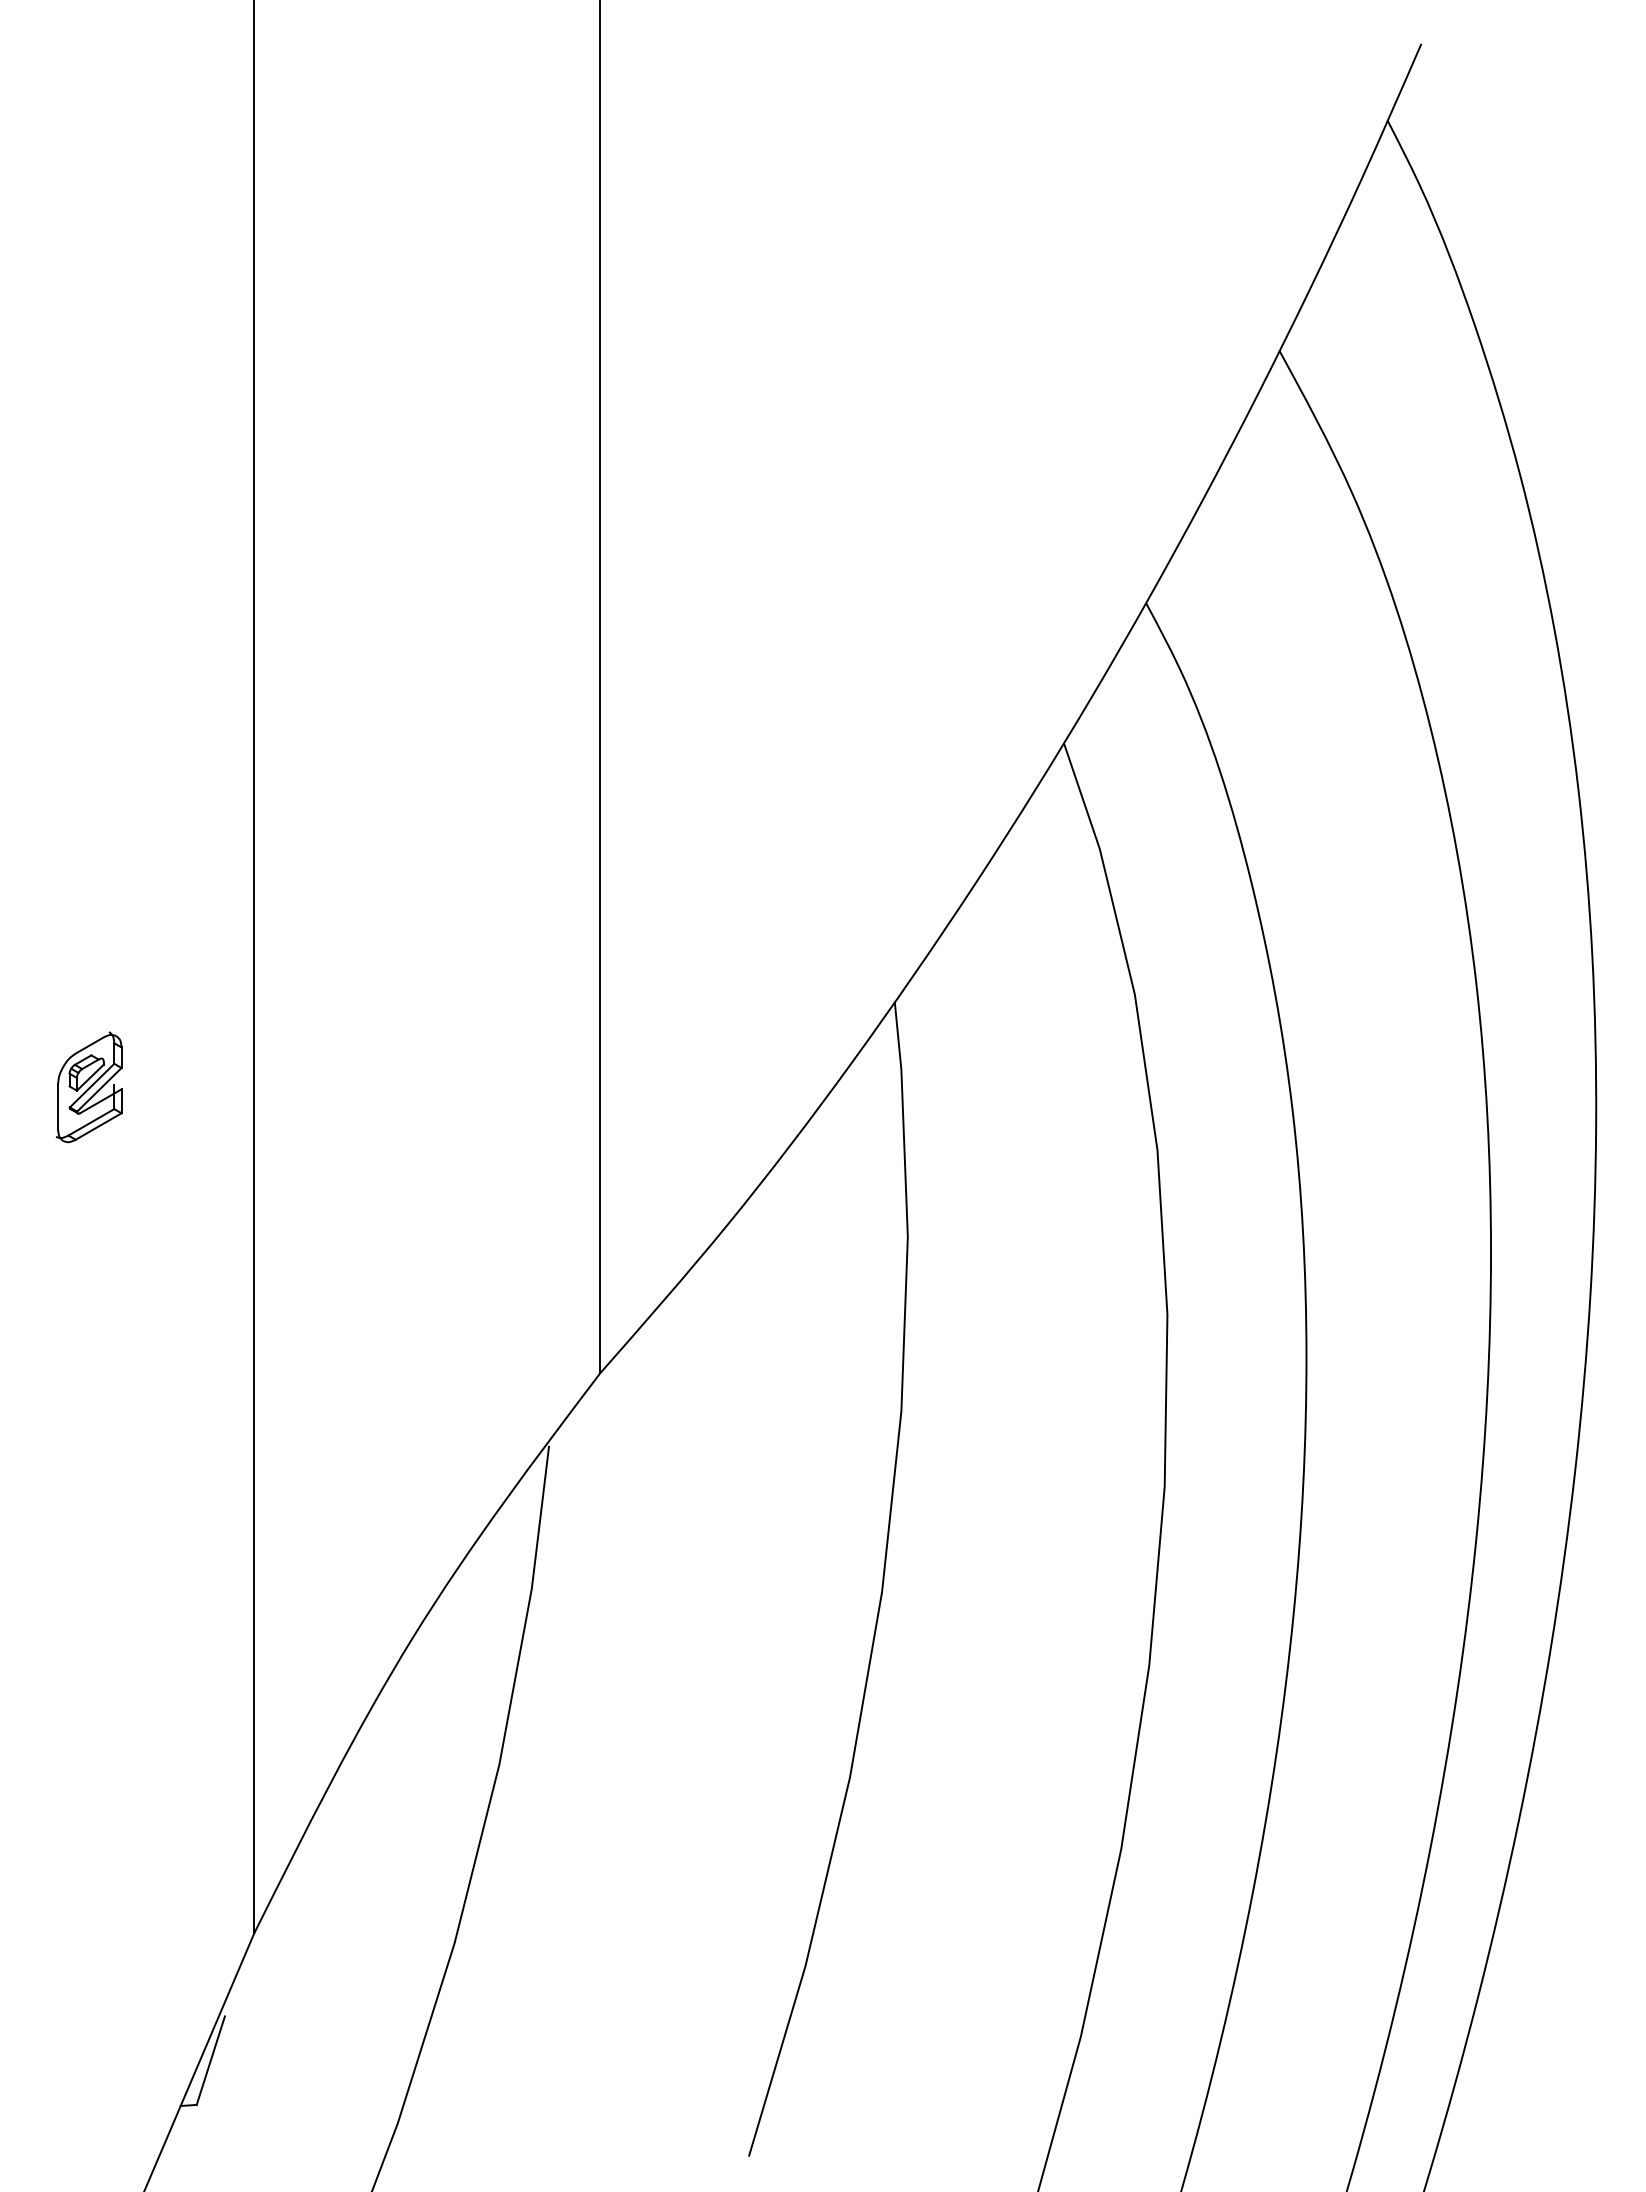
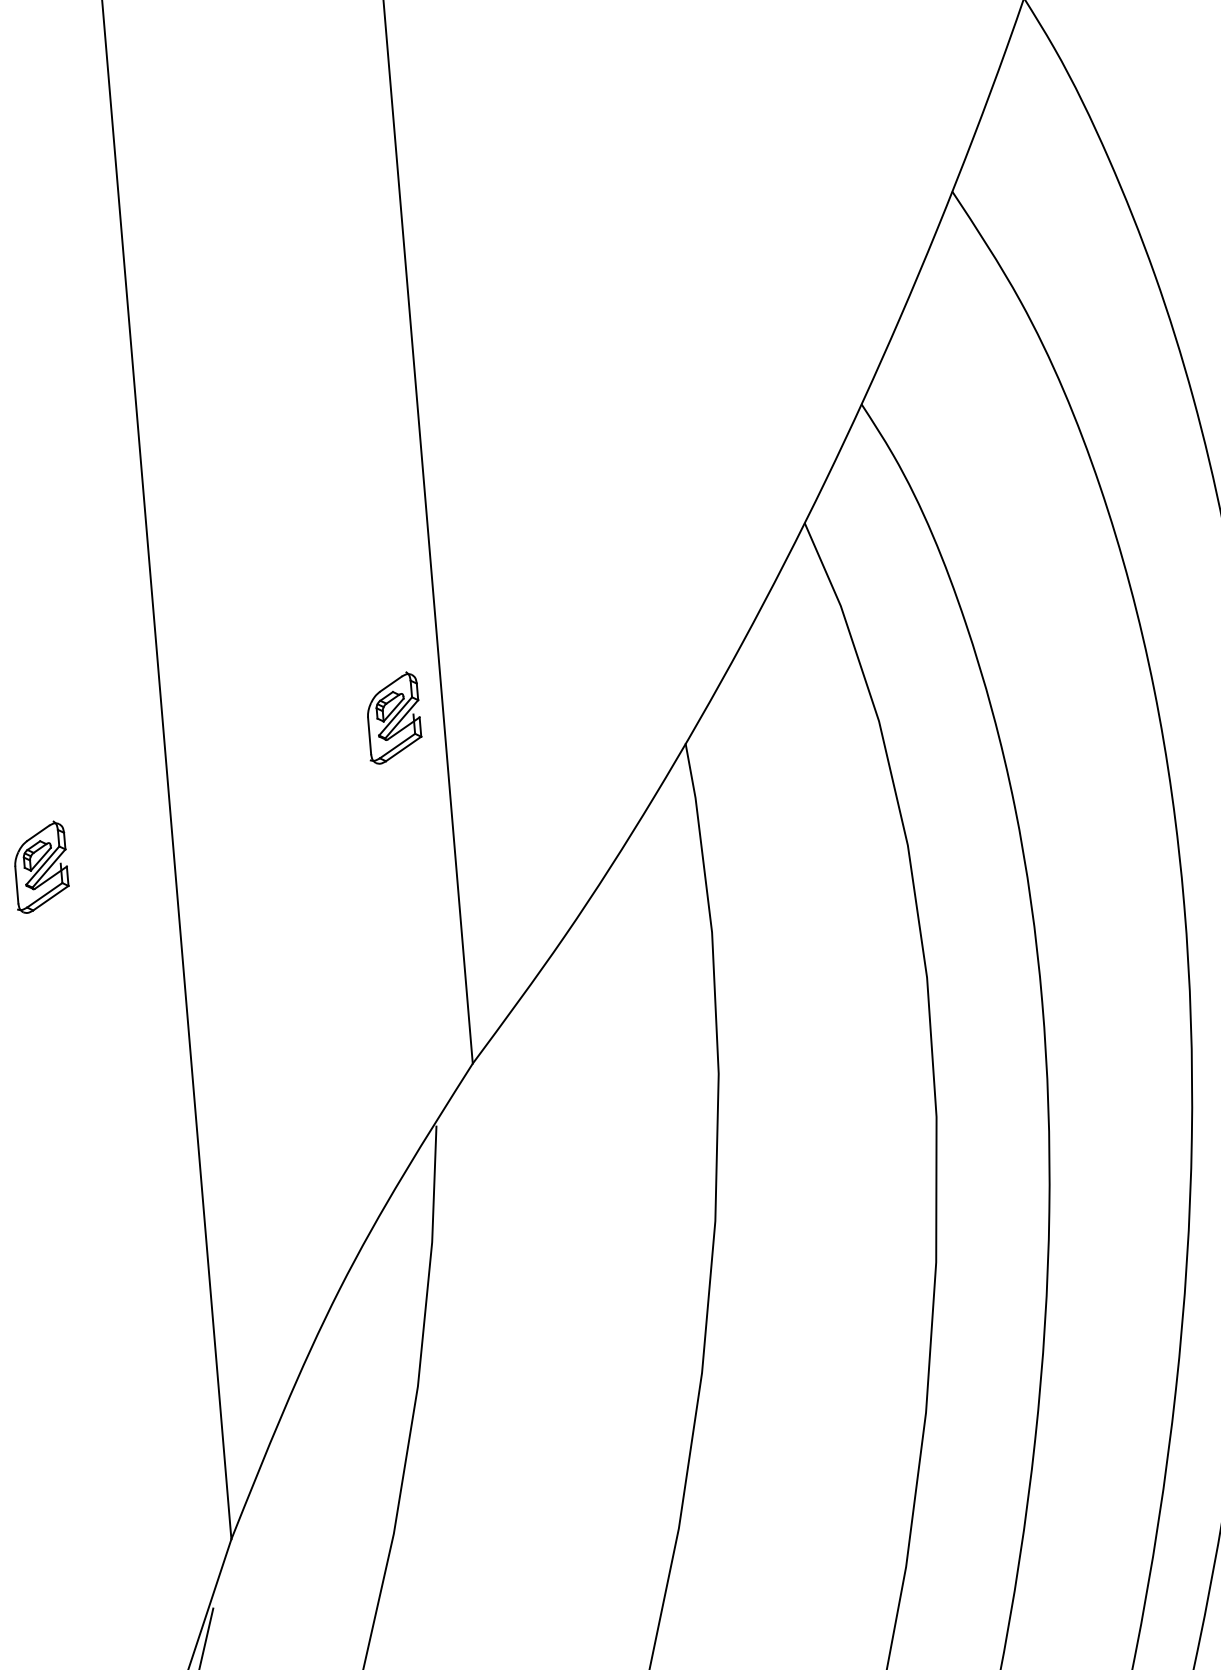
part: (537, 940) -> (392, 718), added

